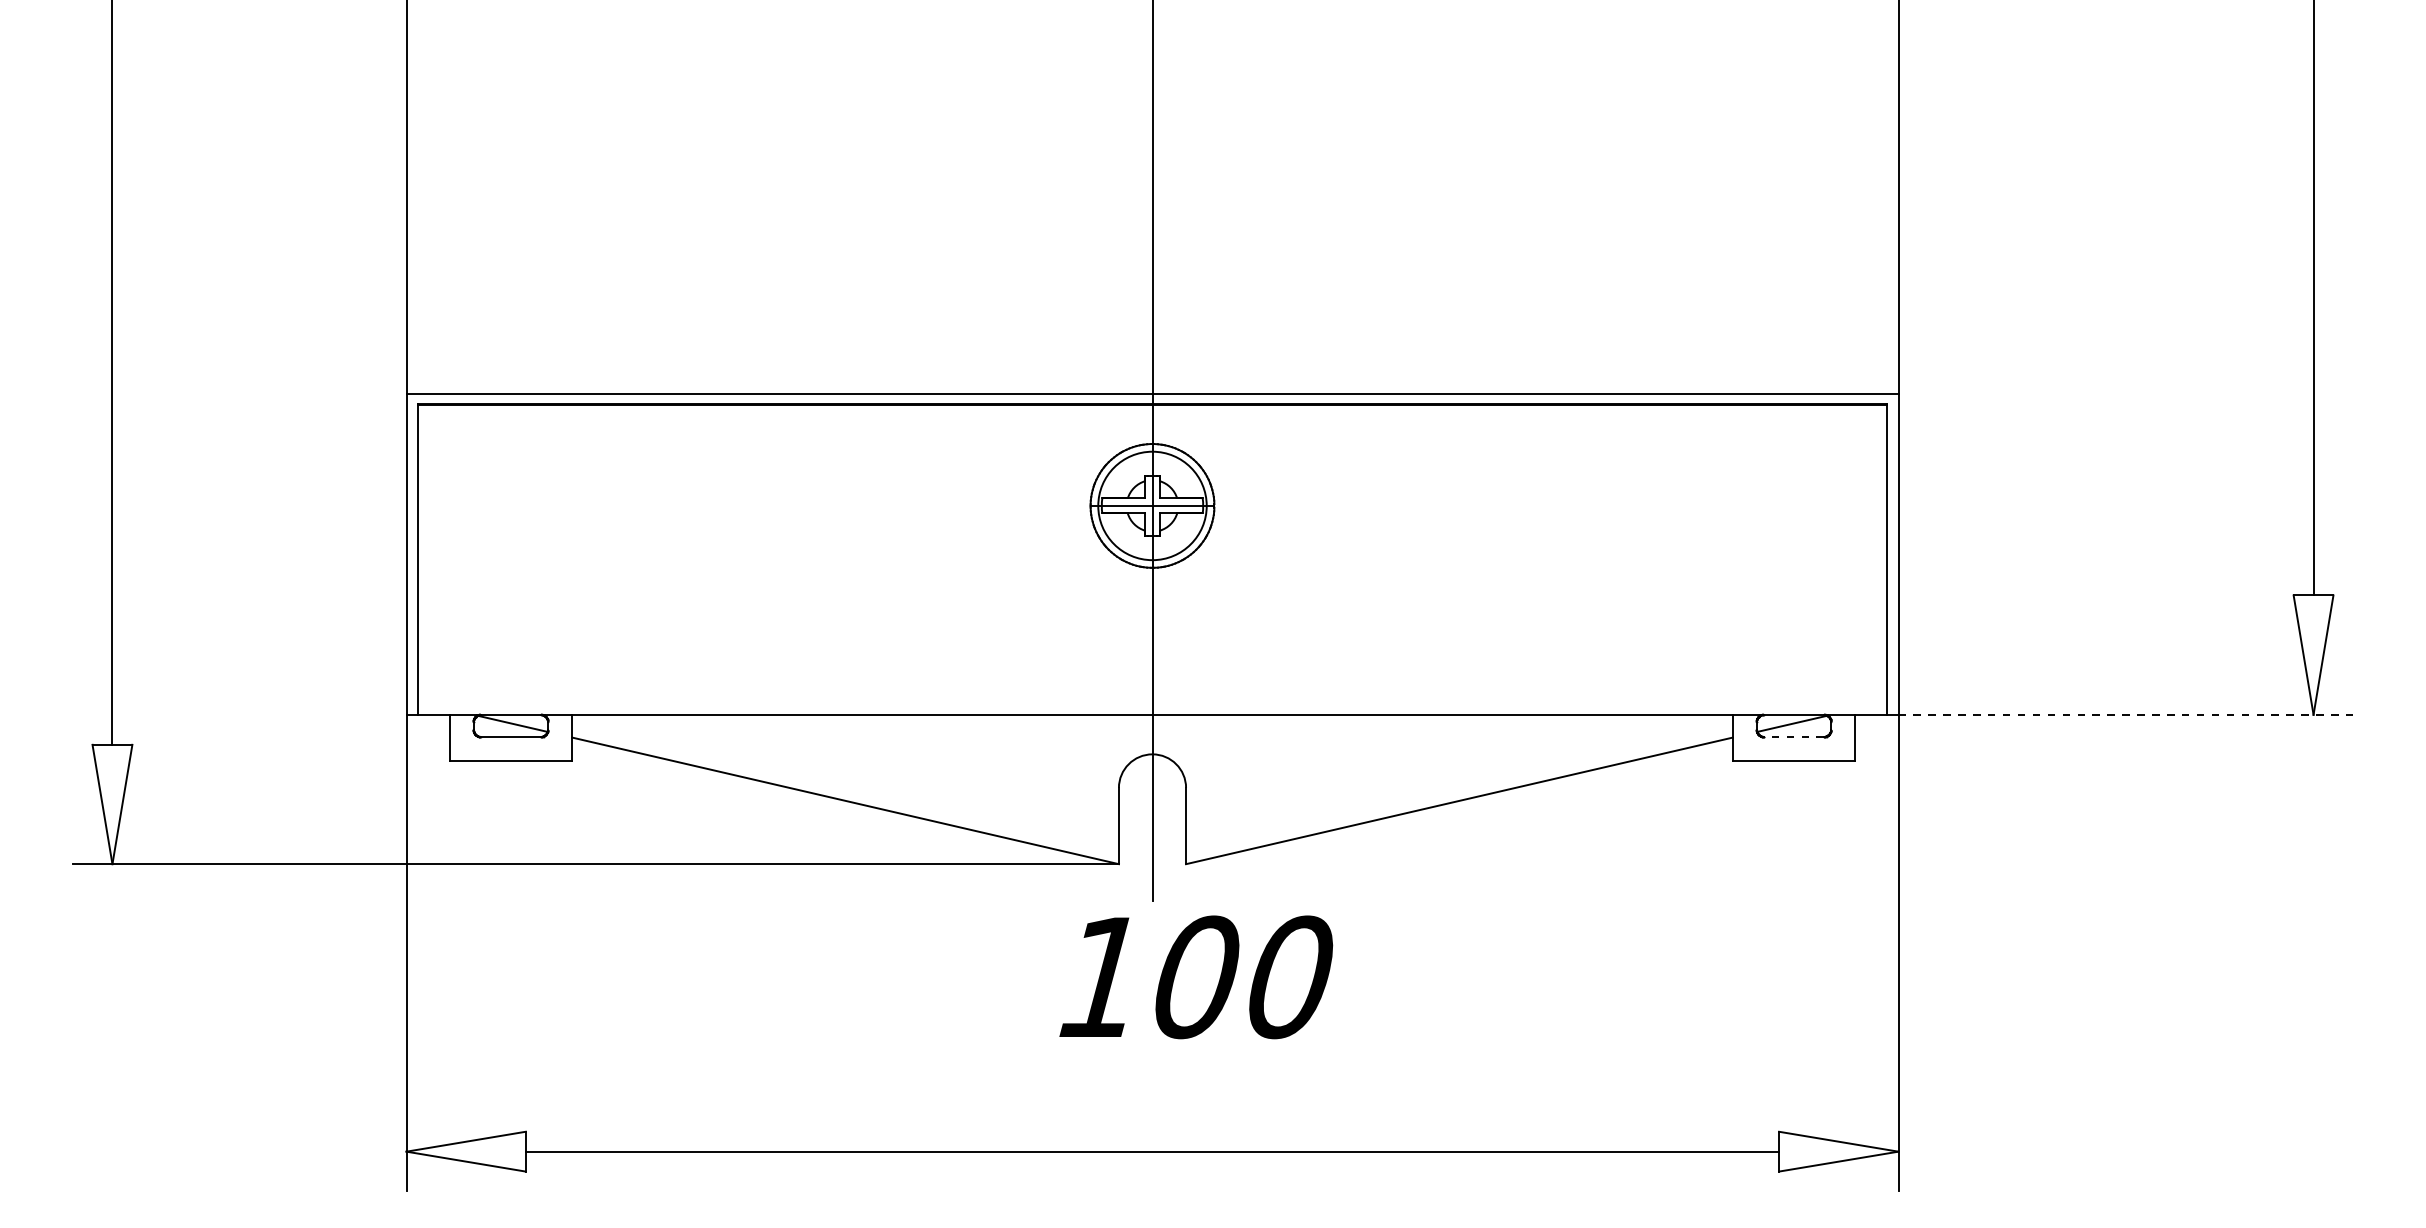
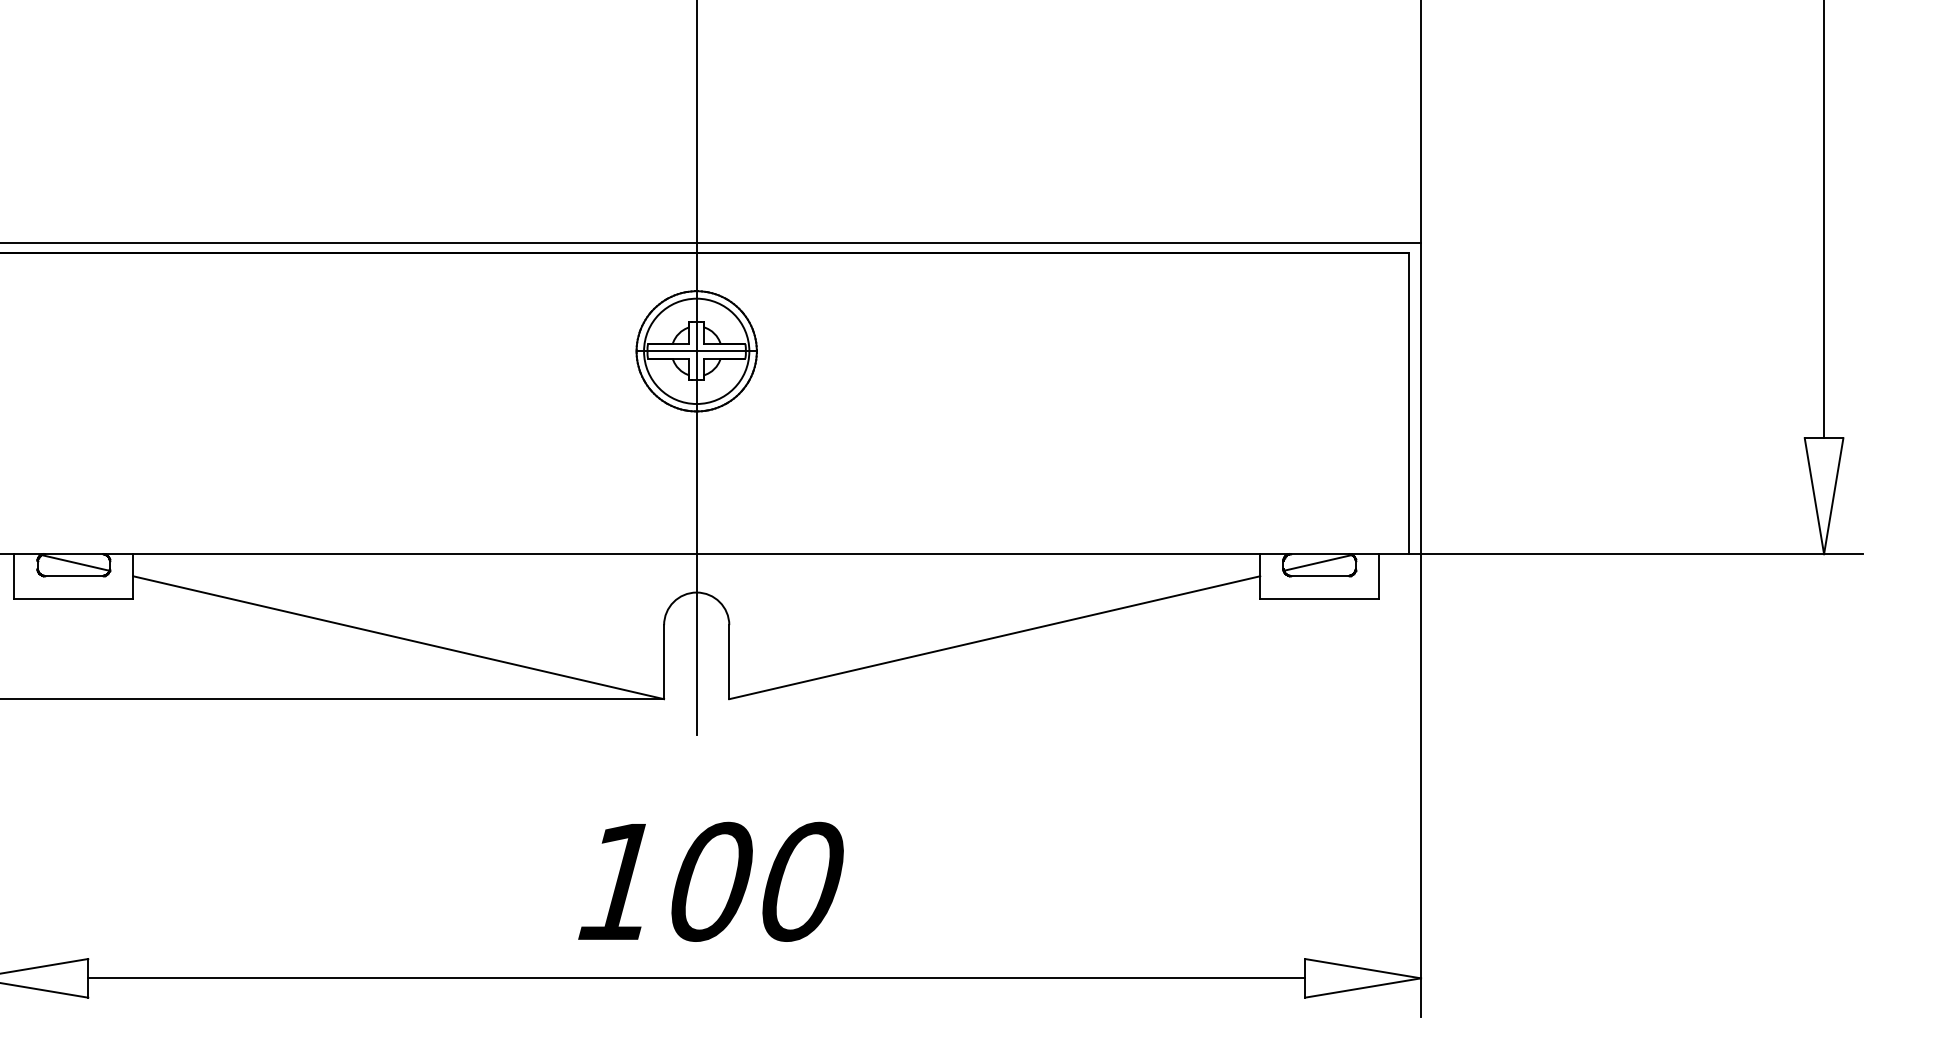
line: (2126, 714) -> (1642, 553), dashed -> solid
line: (1794, 737) -> (1320, 576), dashed -> solid
text: (1196, 977) -> (711, 882), moved

